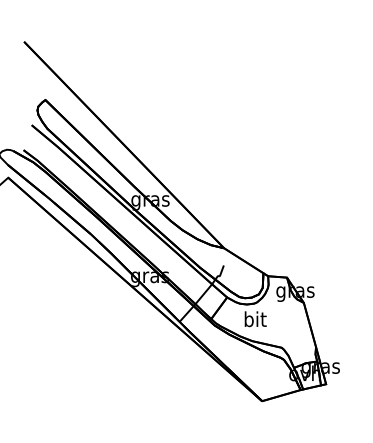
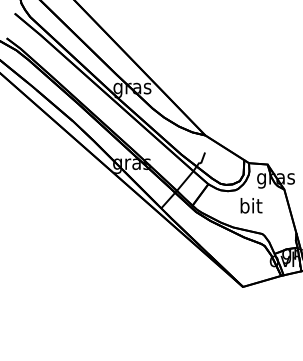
text: (255, 319) -> (251, 206), moved

